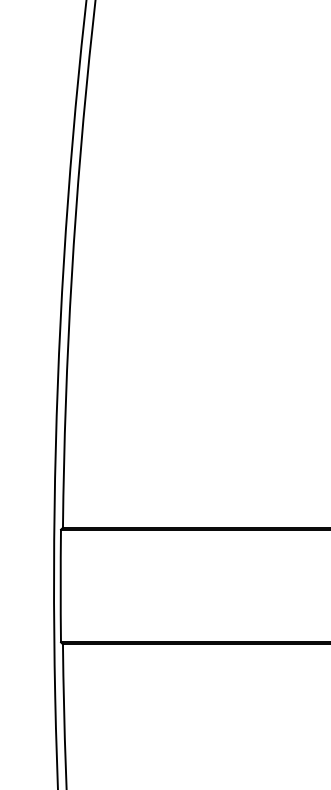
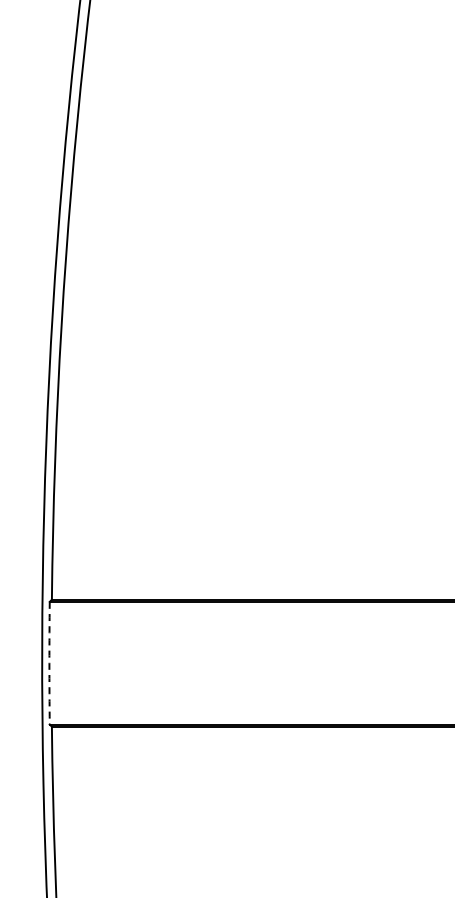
arc: (60, 586) -> (49, 663), solid -> dashed

